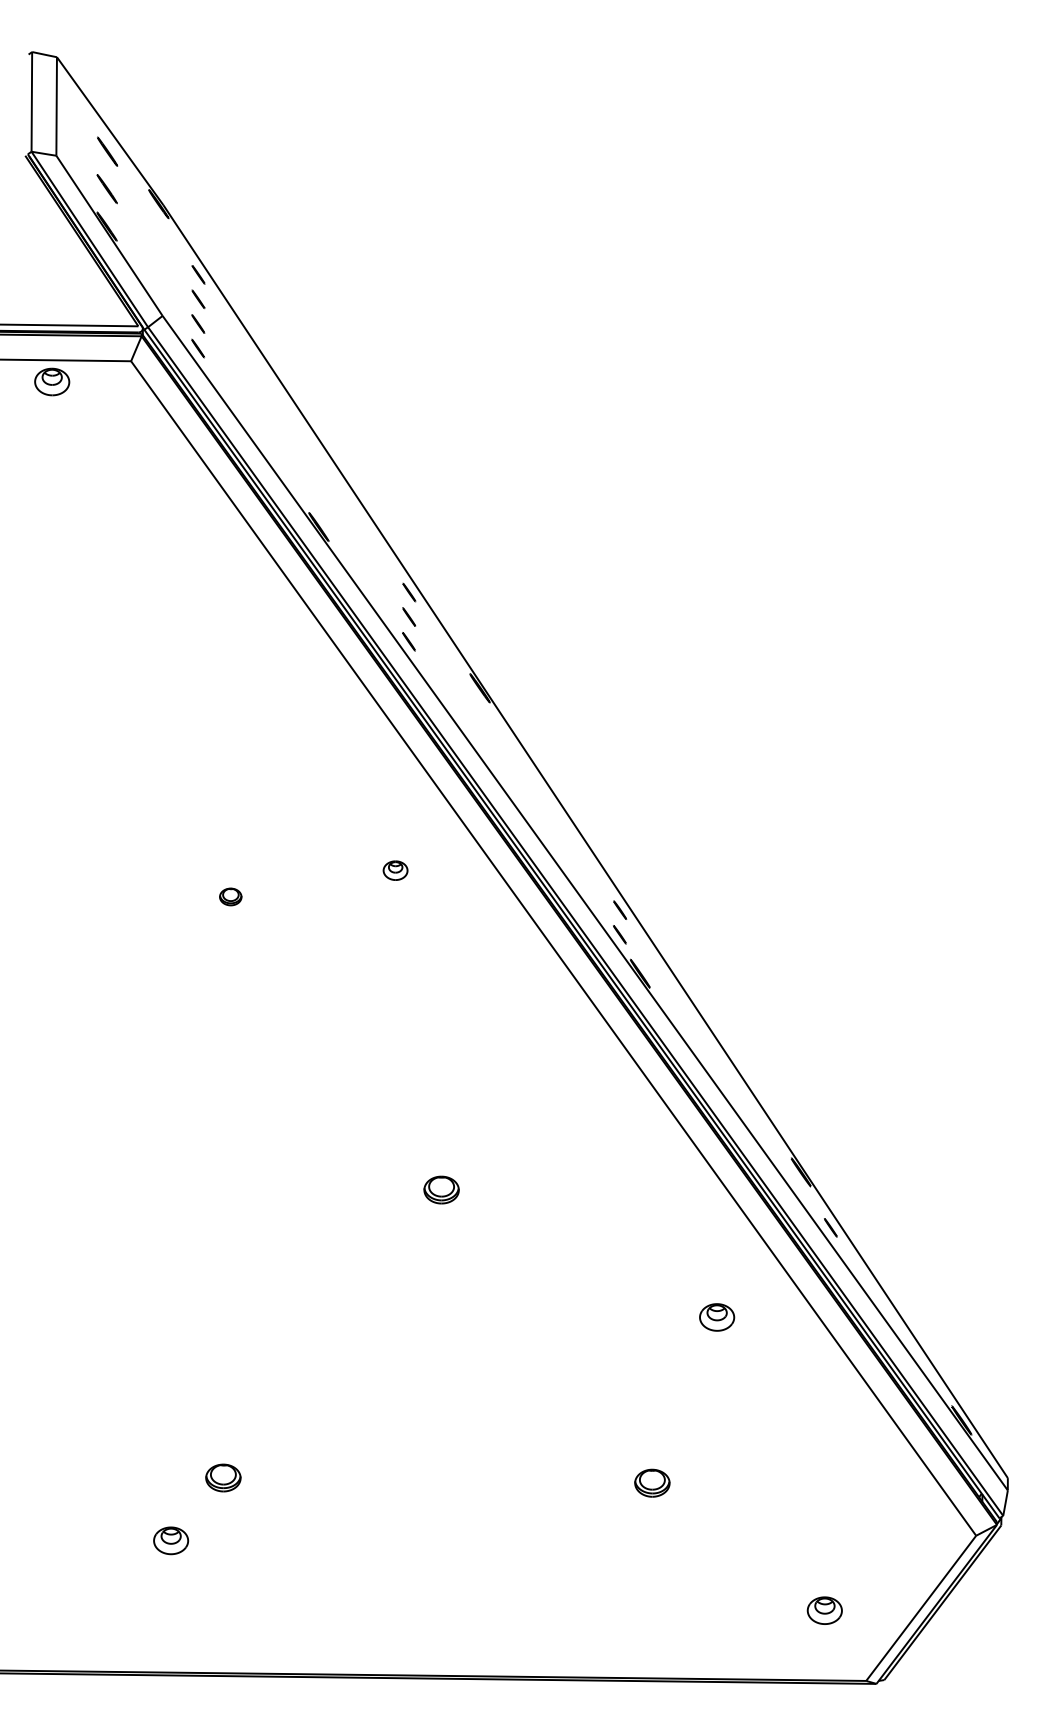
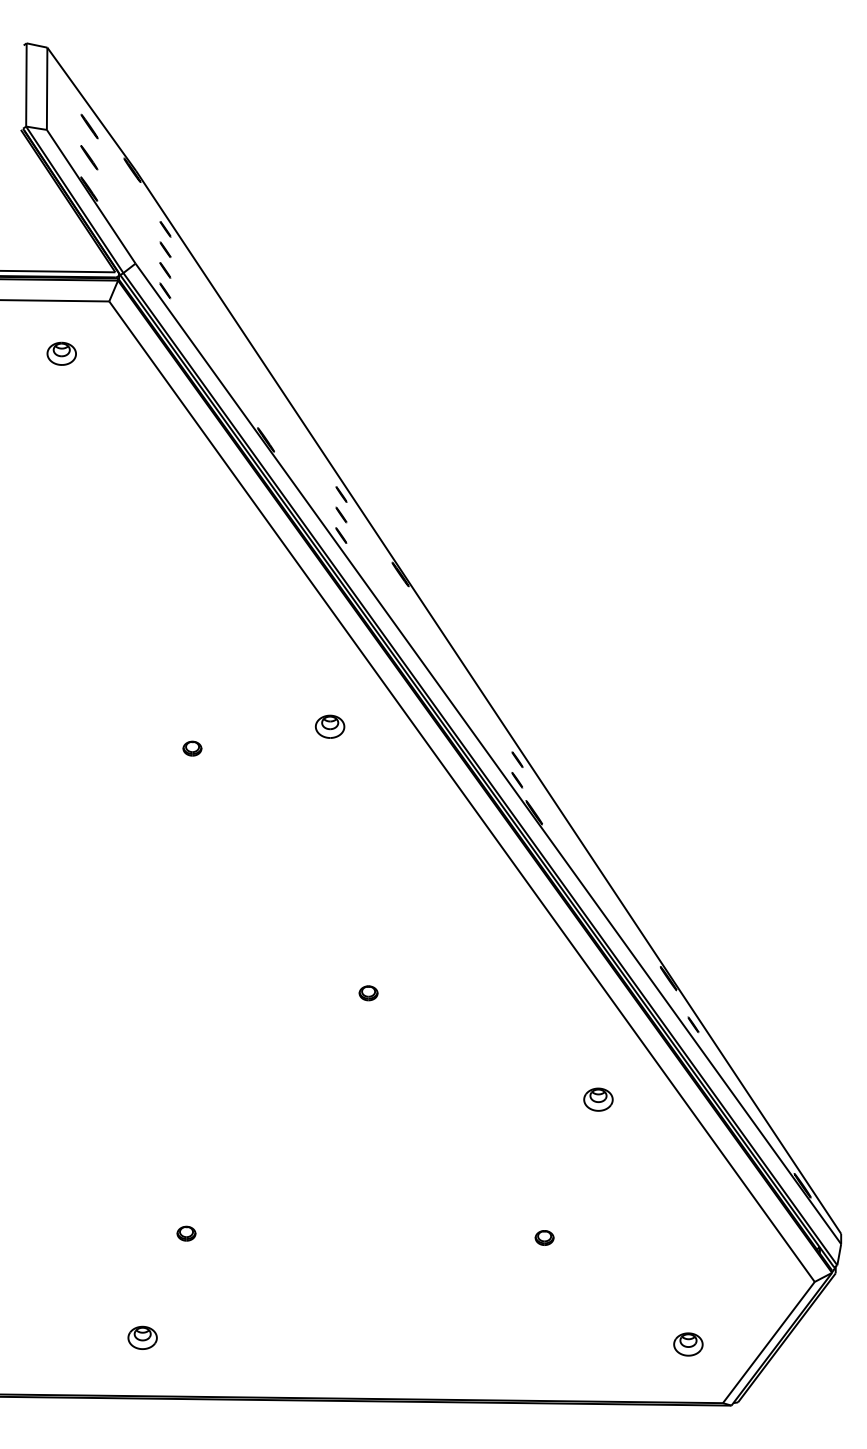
part: (52, 381) -> (62, 353), moved
part: (395, 870) -> (329, 726), size x1.43
part: (441, 1189) -> (368, 992), size x0.62
part: (223, 1477) -> (186, 1233), size x0.62
part: (652, 1482) -> (544, 1237), size x0.62
part: (171, 1540) -> (142, 1337), moved

